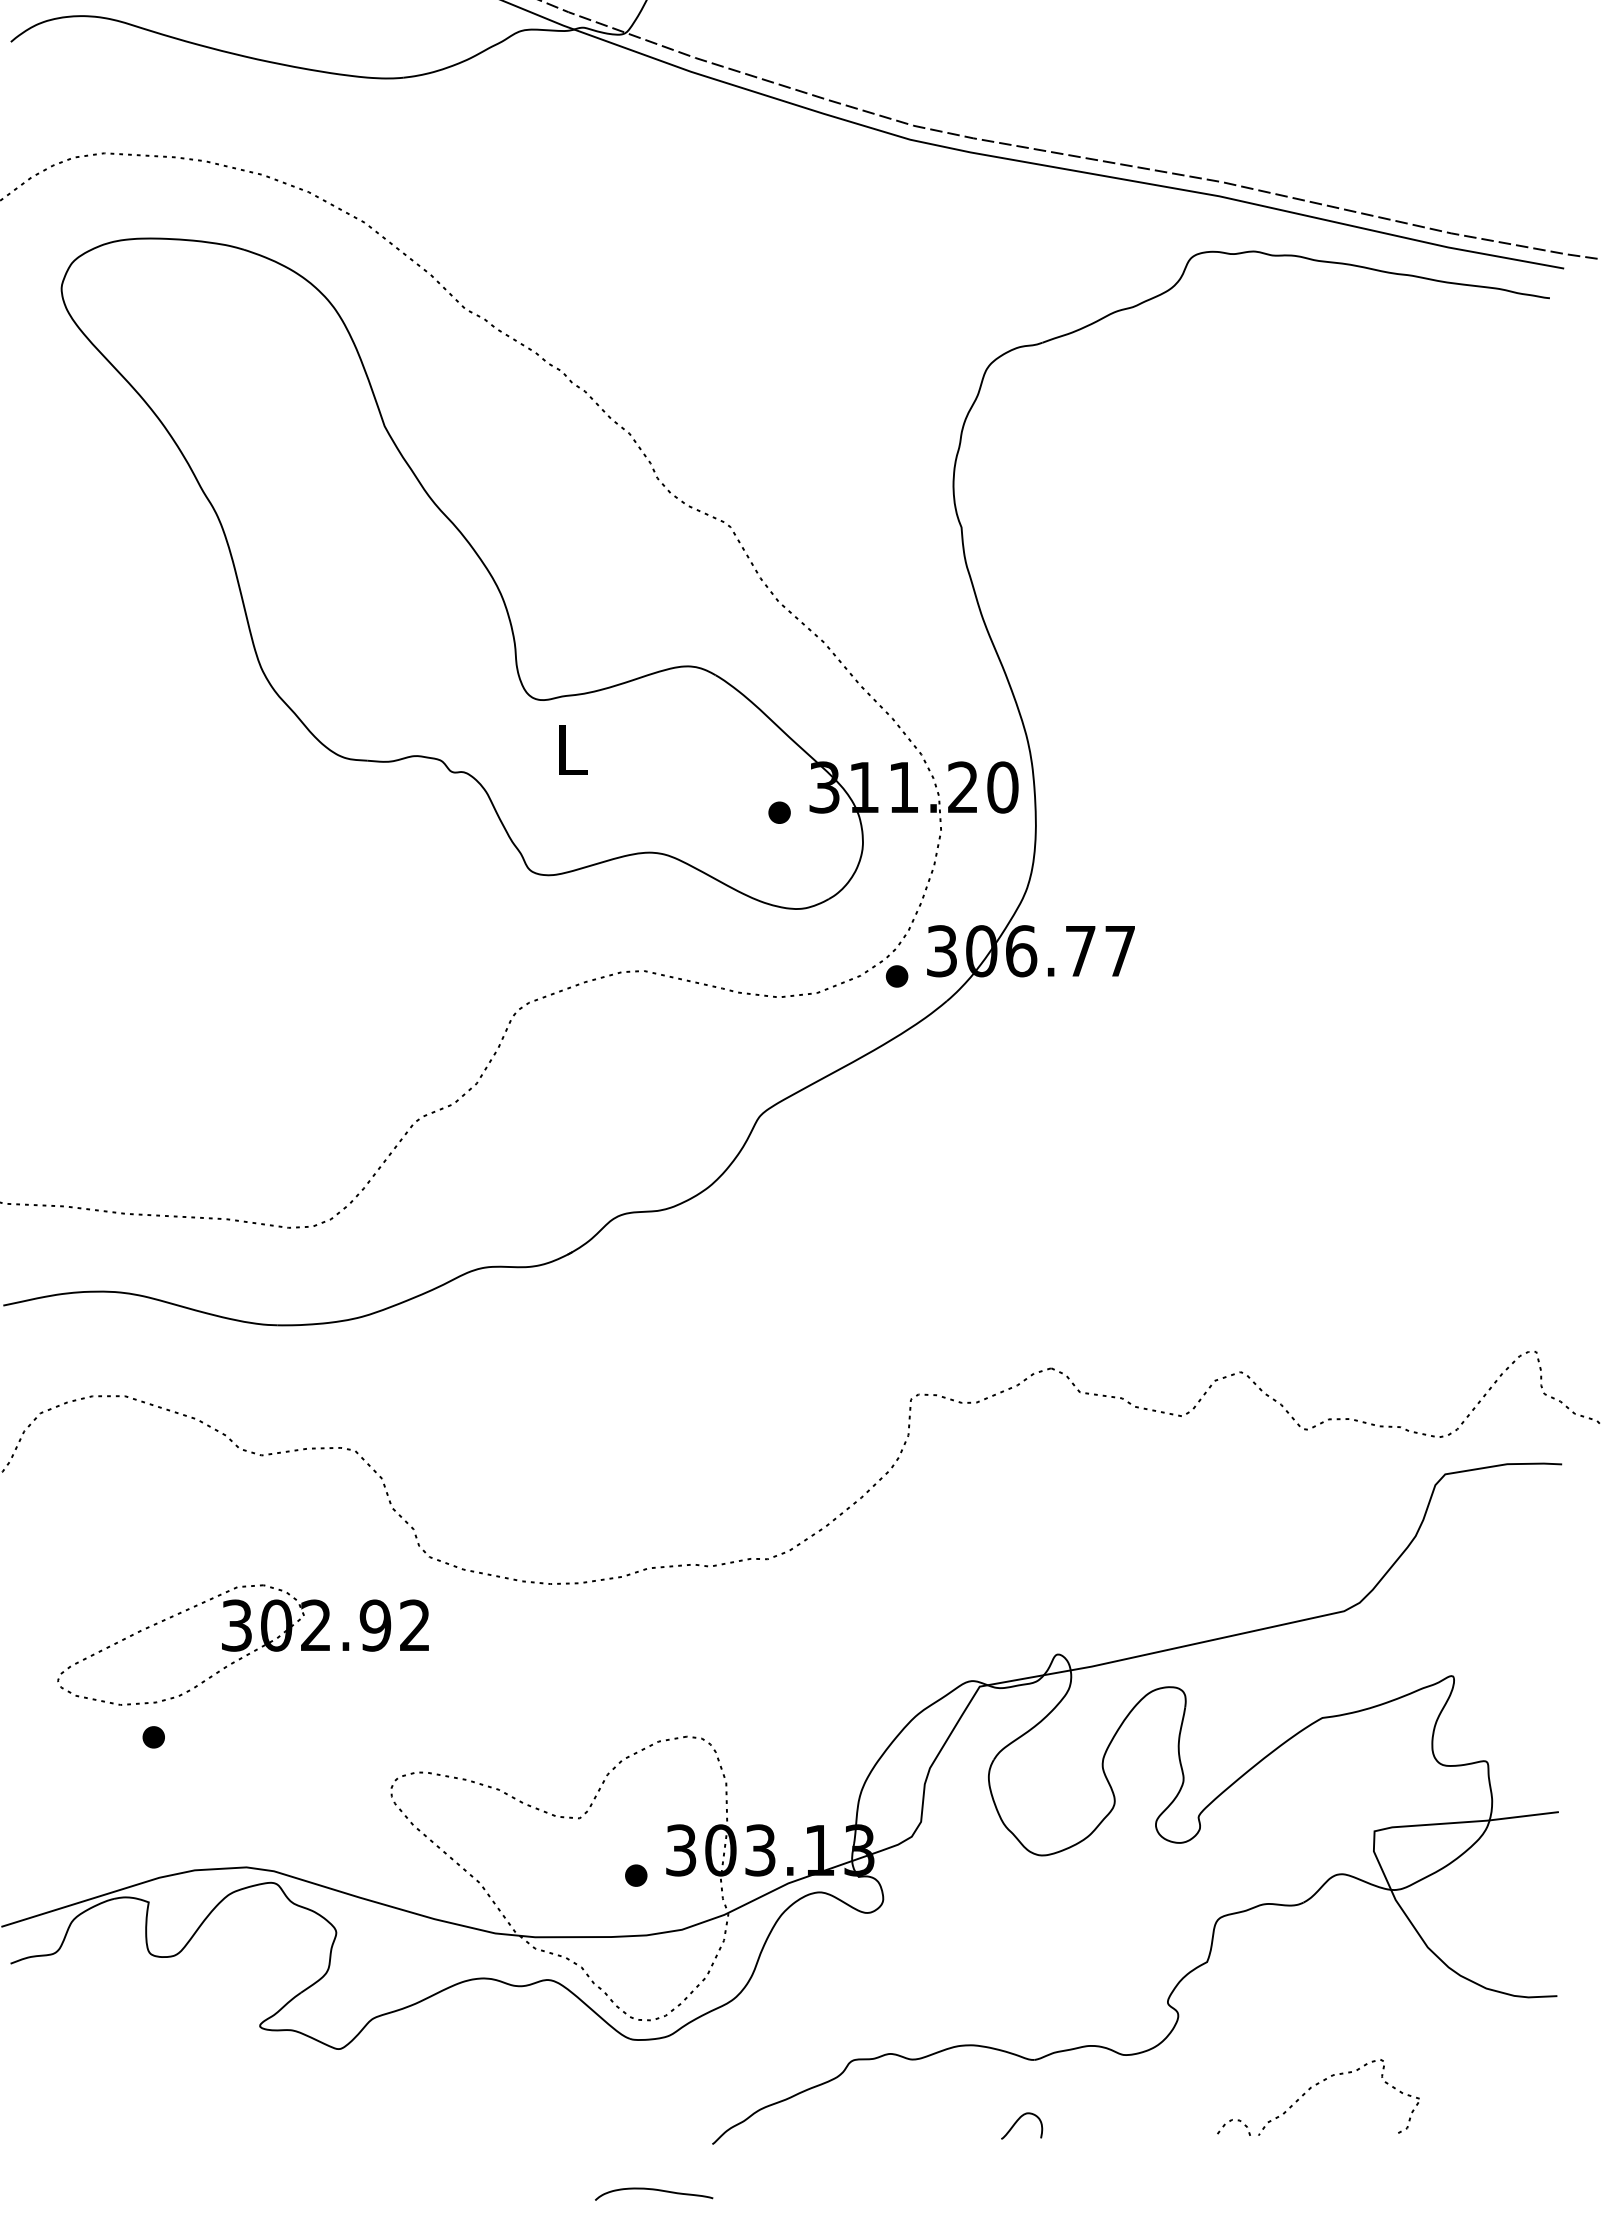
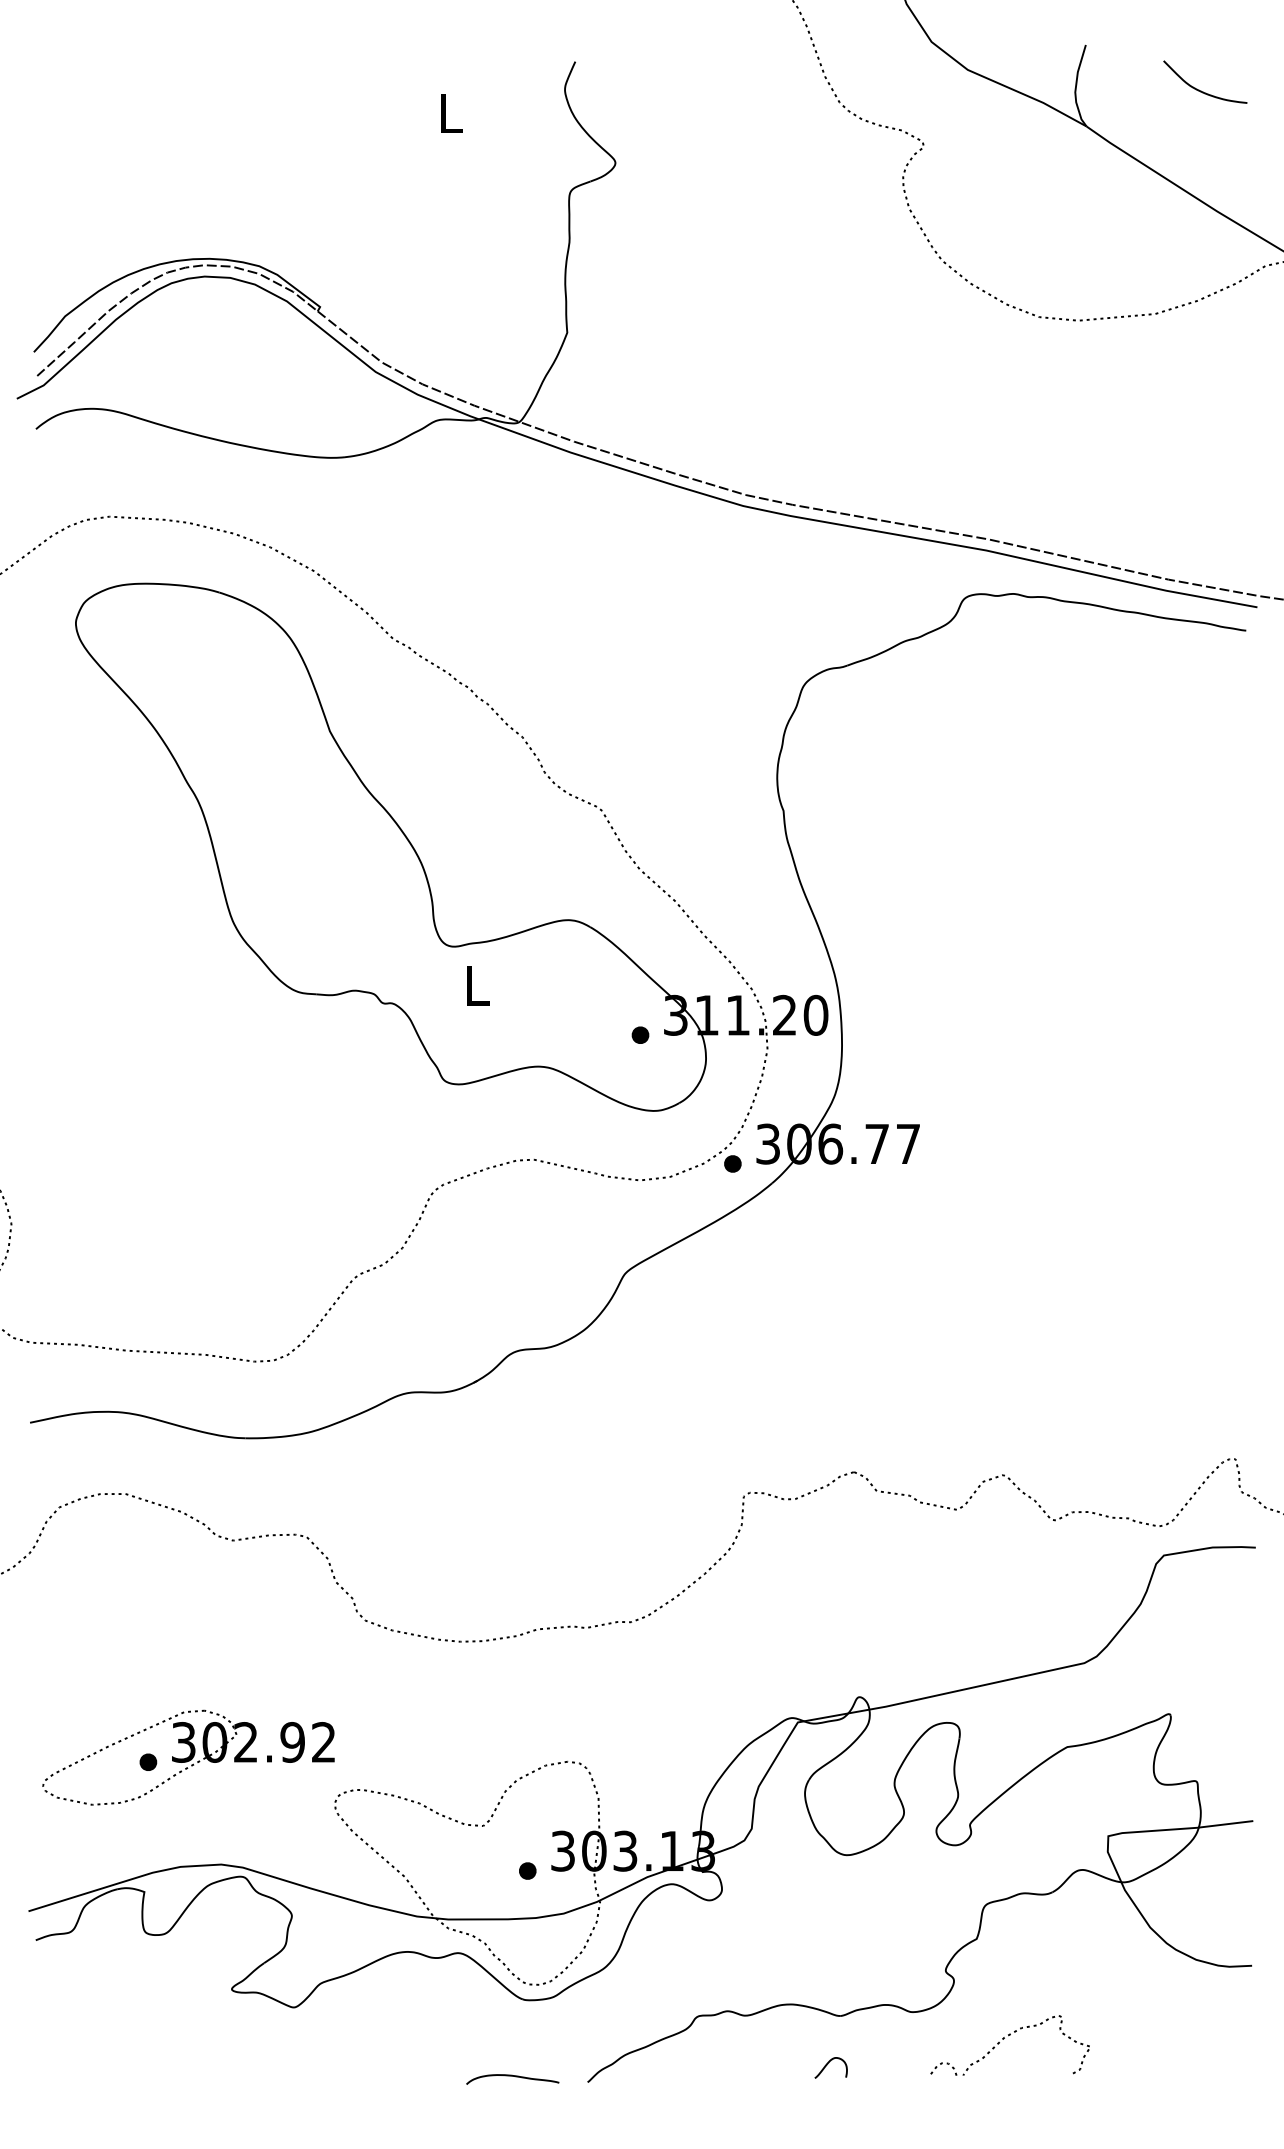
part: (242, 1644) -> (188, 1757), moved
part: (1309, 2089) -> (1003, 2039), moved
curve: (653, 2190) -> (512, 2076), moved

